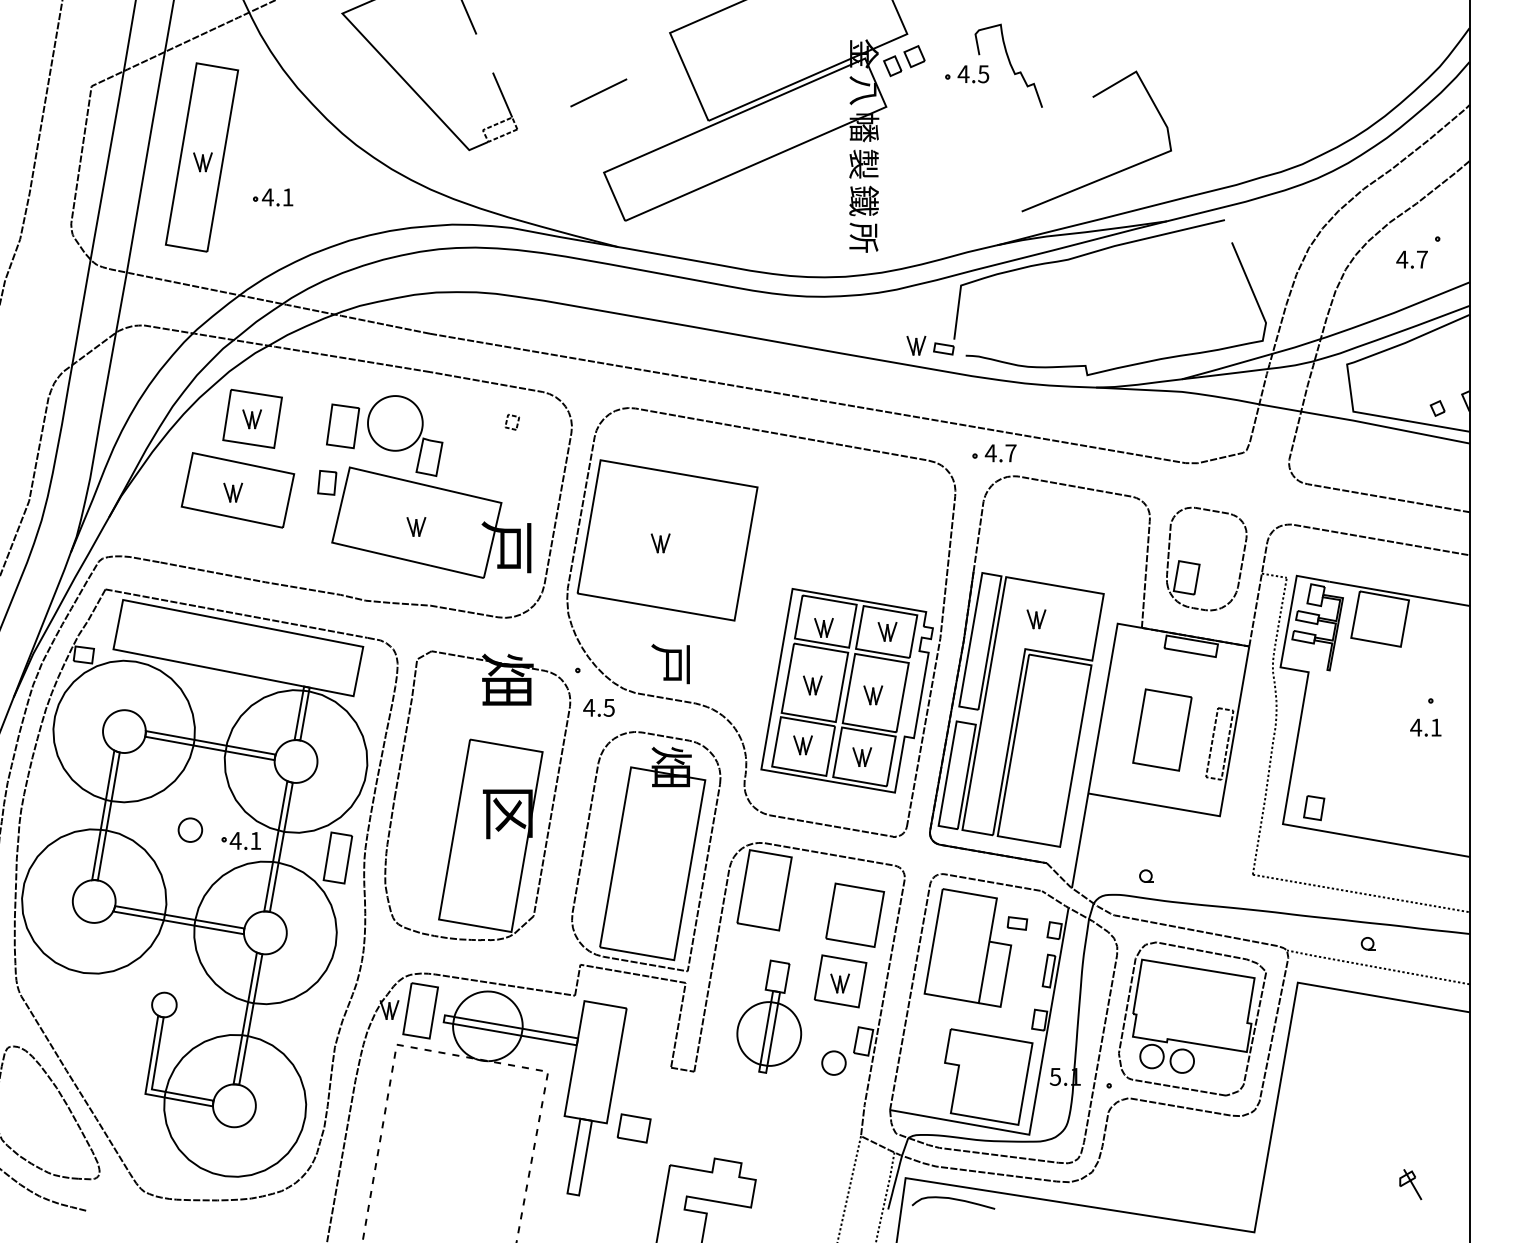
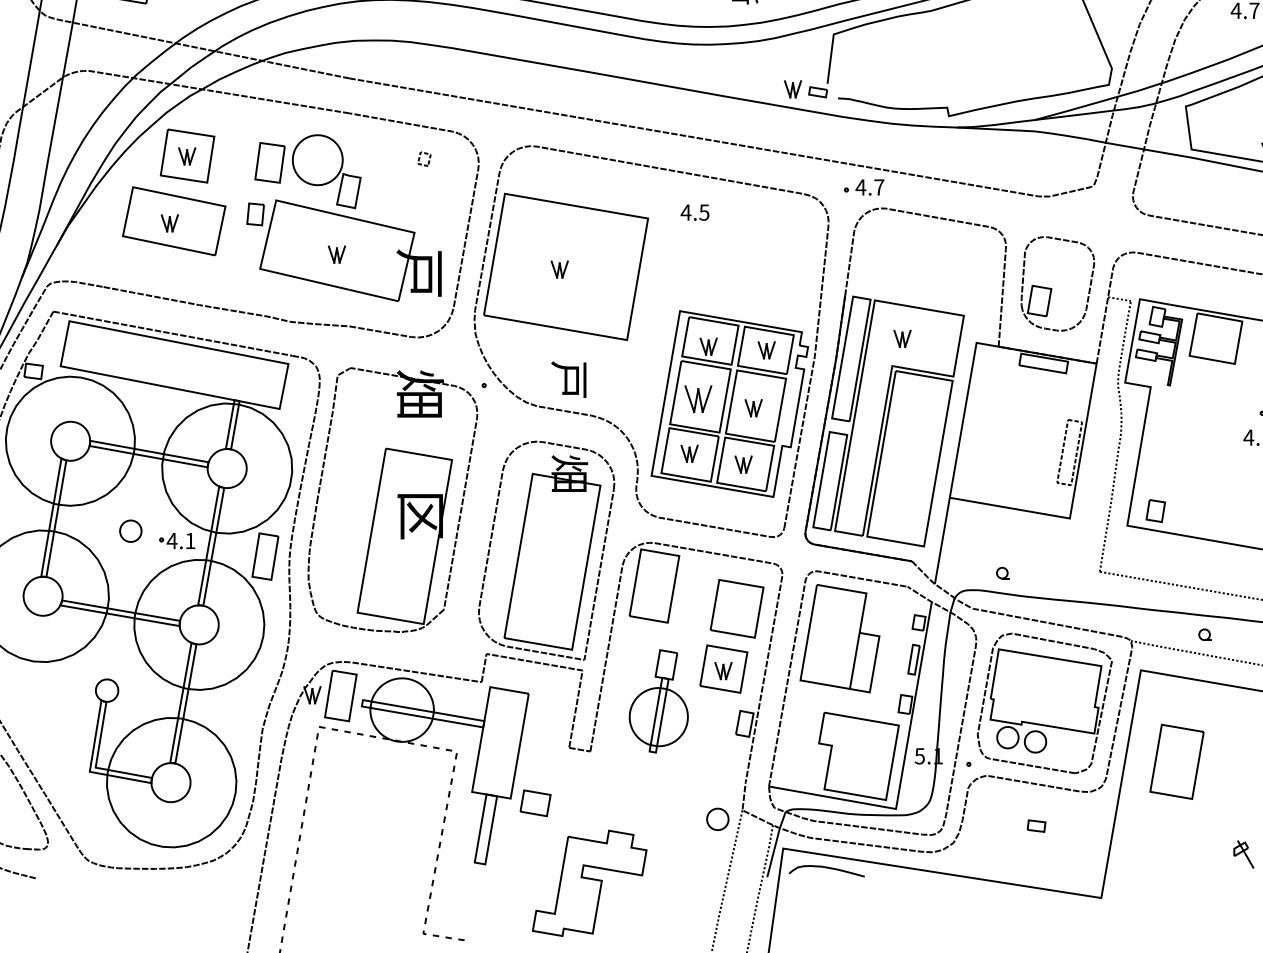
part: (812, 685) -> (698, 399), size x1.6
text: (598, 707) -> (694, 212), moved
part: (1162, 729) -> (1177, 761), moved
part: (1017, 923) -> (1036, 826), moved
part: (833, 1062) -> (717, 818), moved

